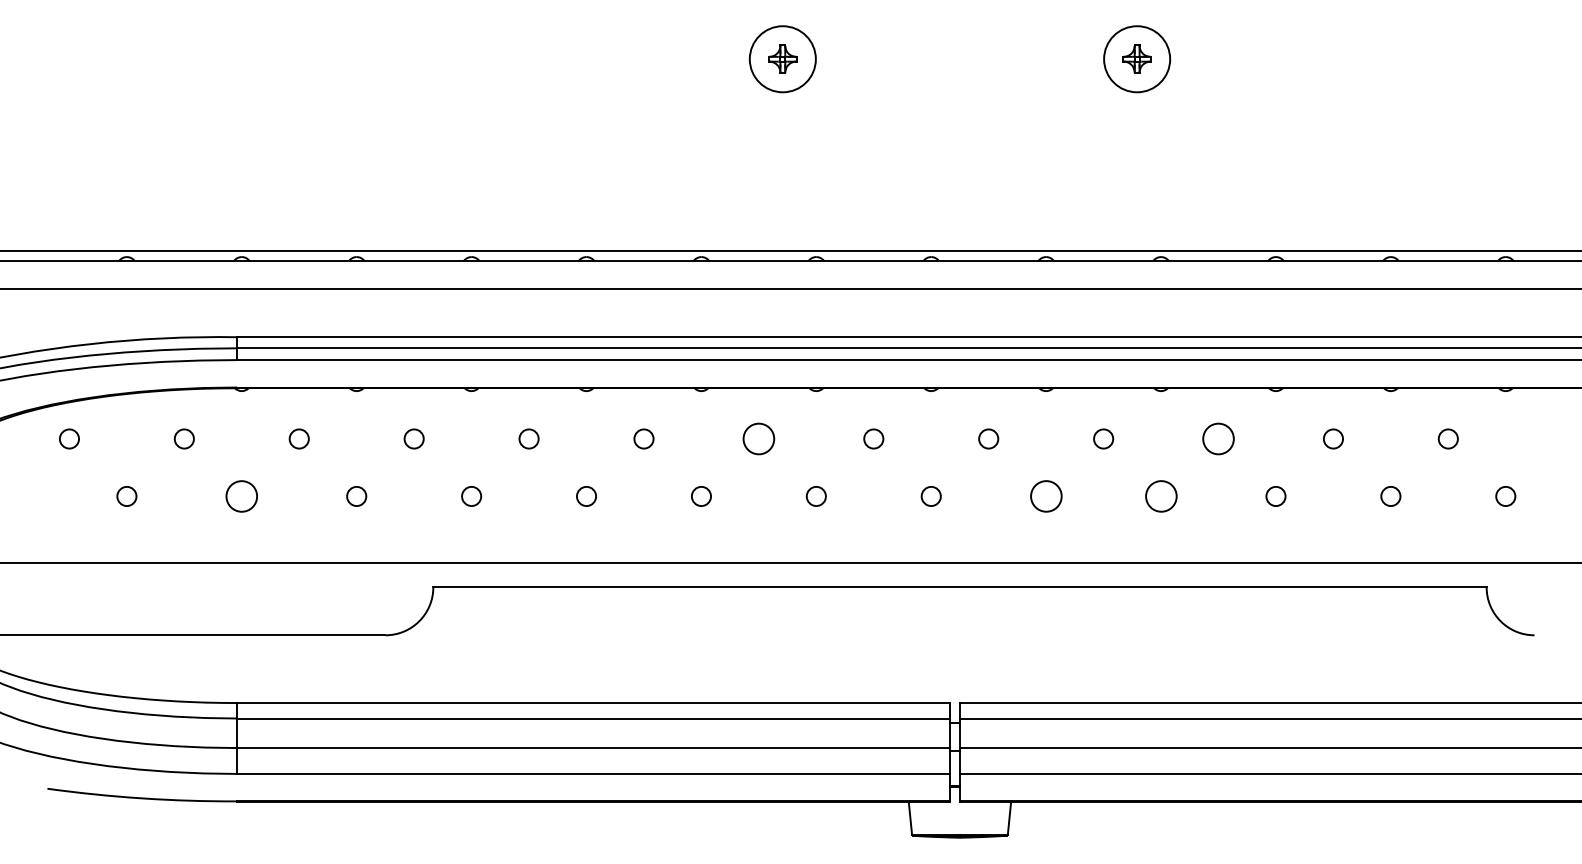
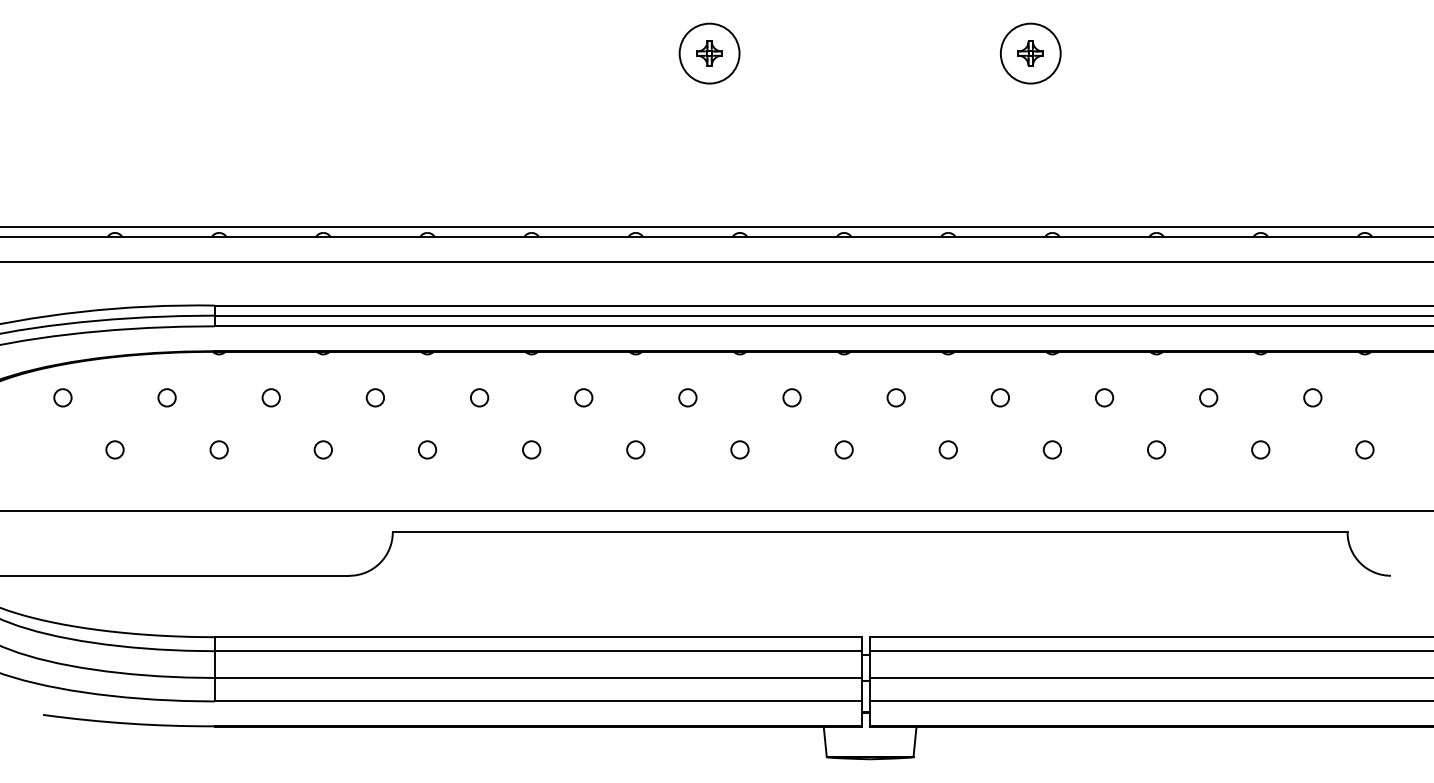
circle: (758, 438) -> (687, 397), size x0.62
circle: (1218, 438) -> (1104, 397), size x0.62
circle: (241, 495) -> (218, 449), size x0.62
circle: (1045, 495) -> (947, 449), size x0.62
circle: (1160, 495) -> (1051, 449), size x0.62

